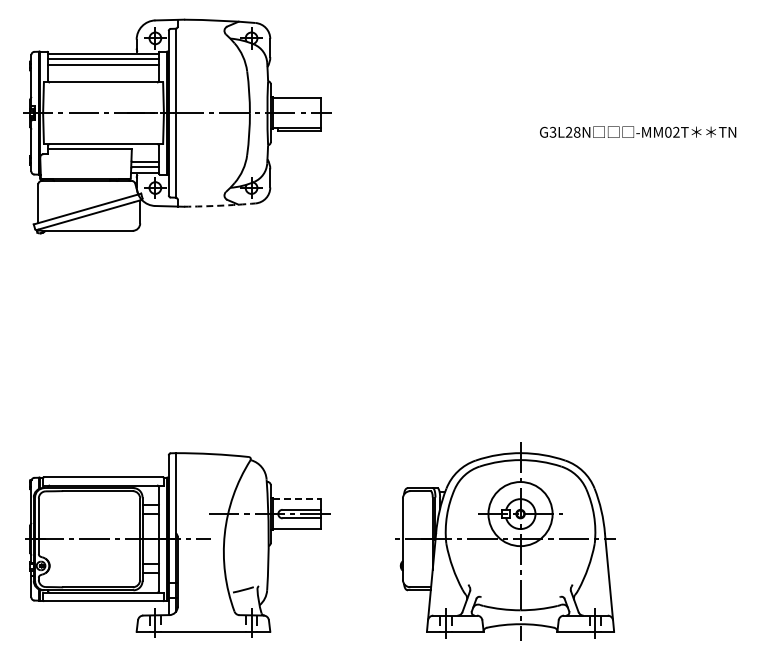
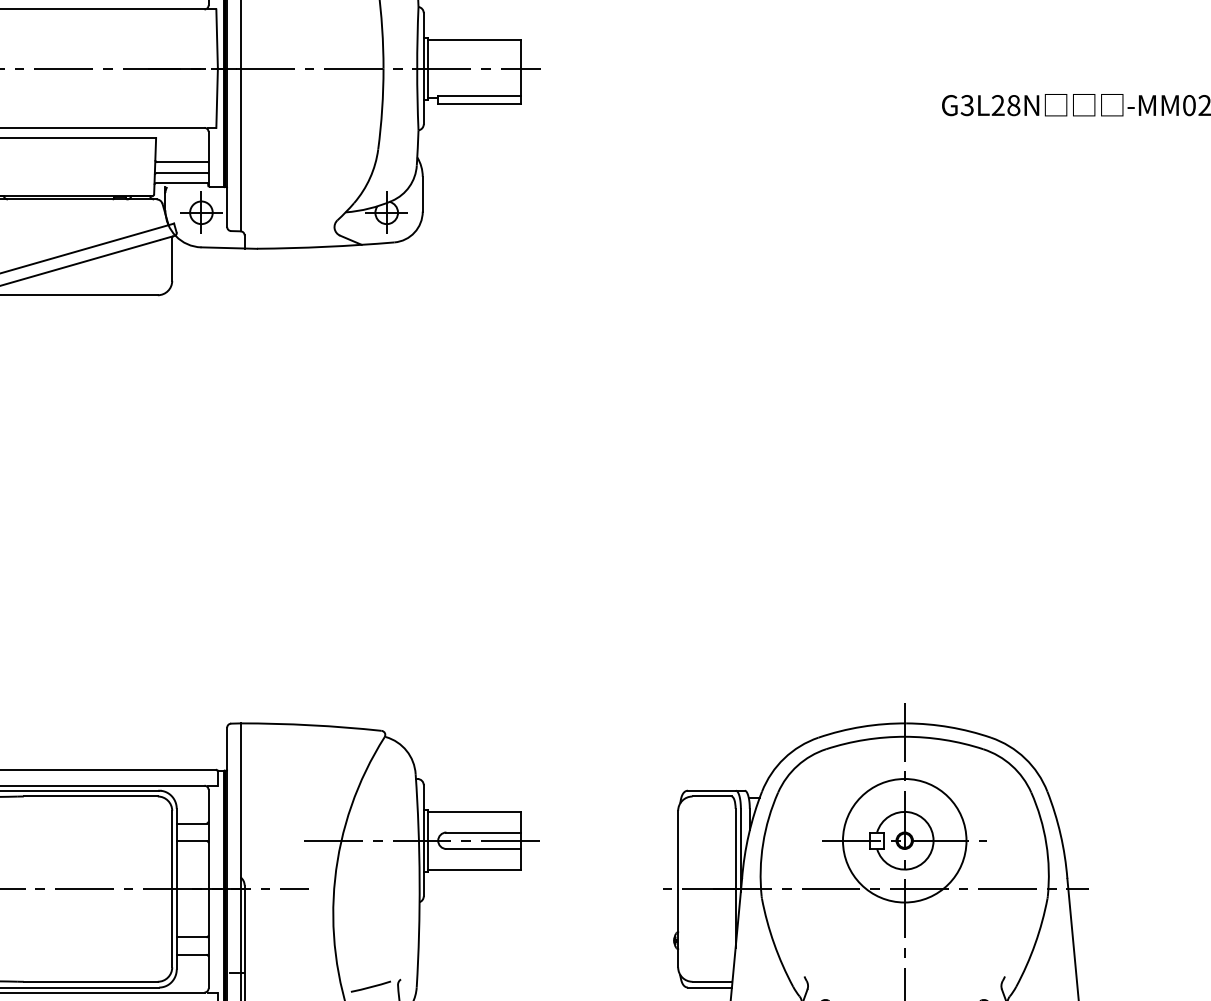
arc: (219, 205) -> (324, 246), dashed -> solid
line: (297, 499) -> (475, 812), dashed -> solid

